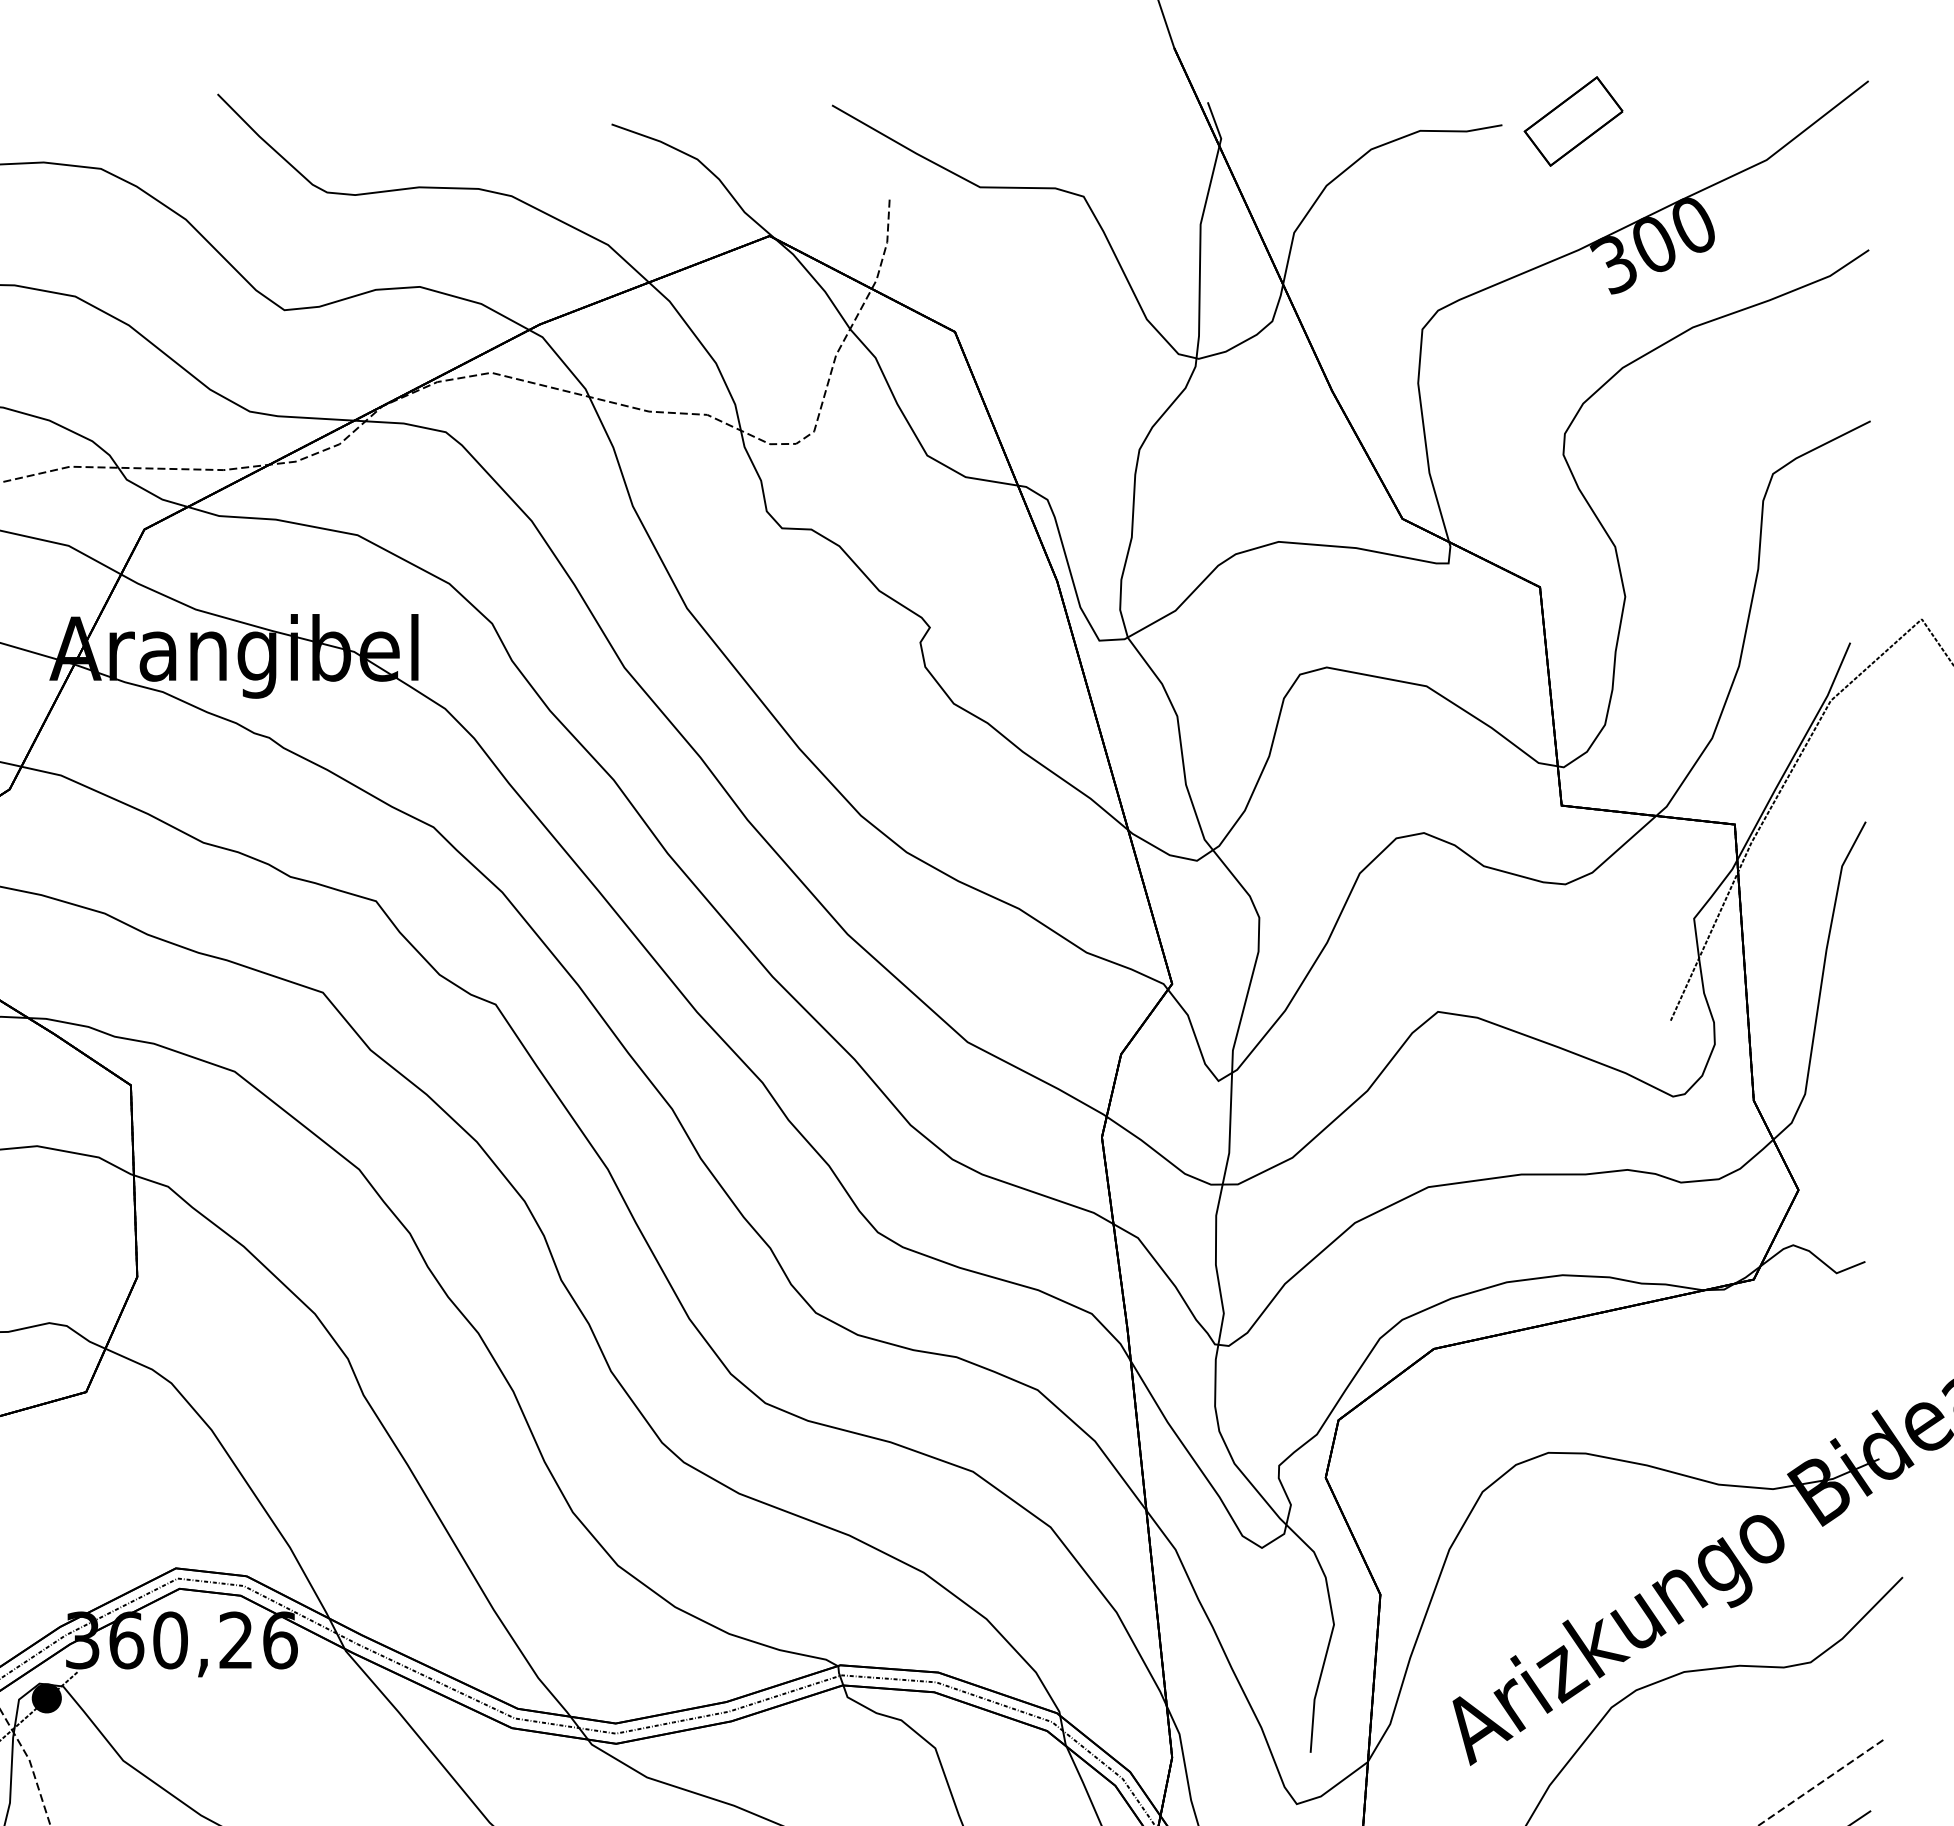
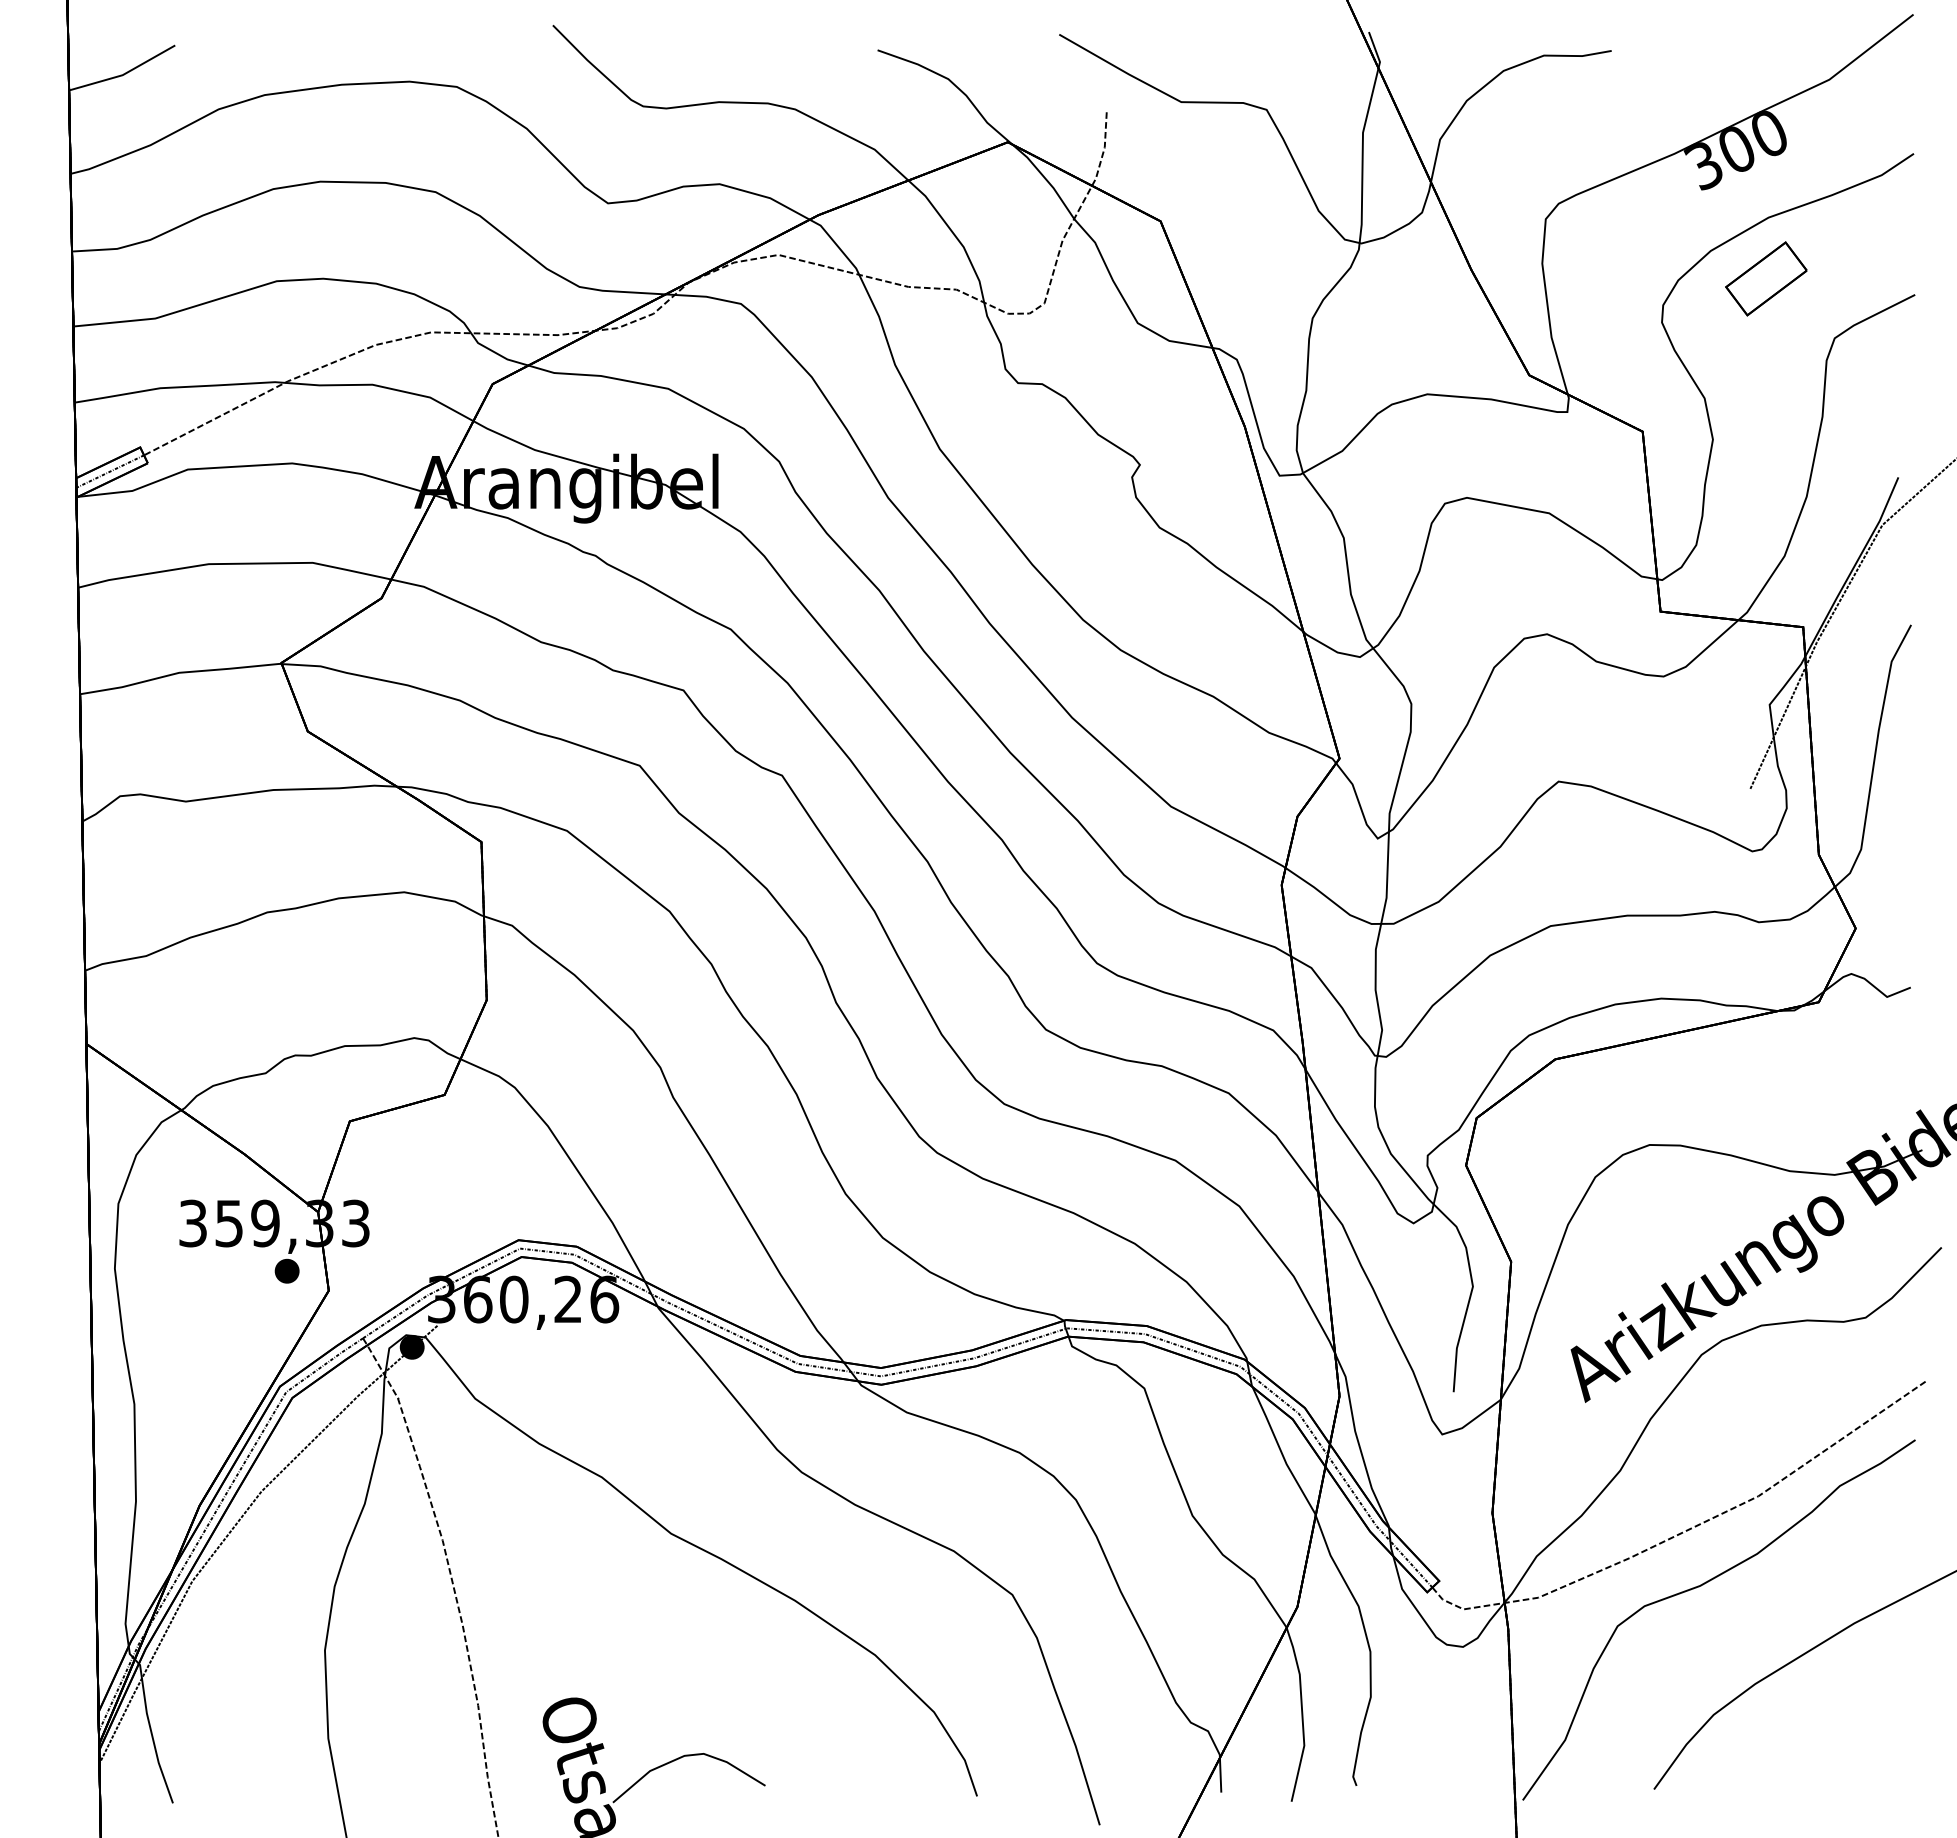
part: (1573, 121) -> (1766, 278), moved

